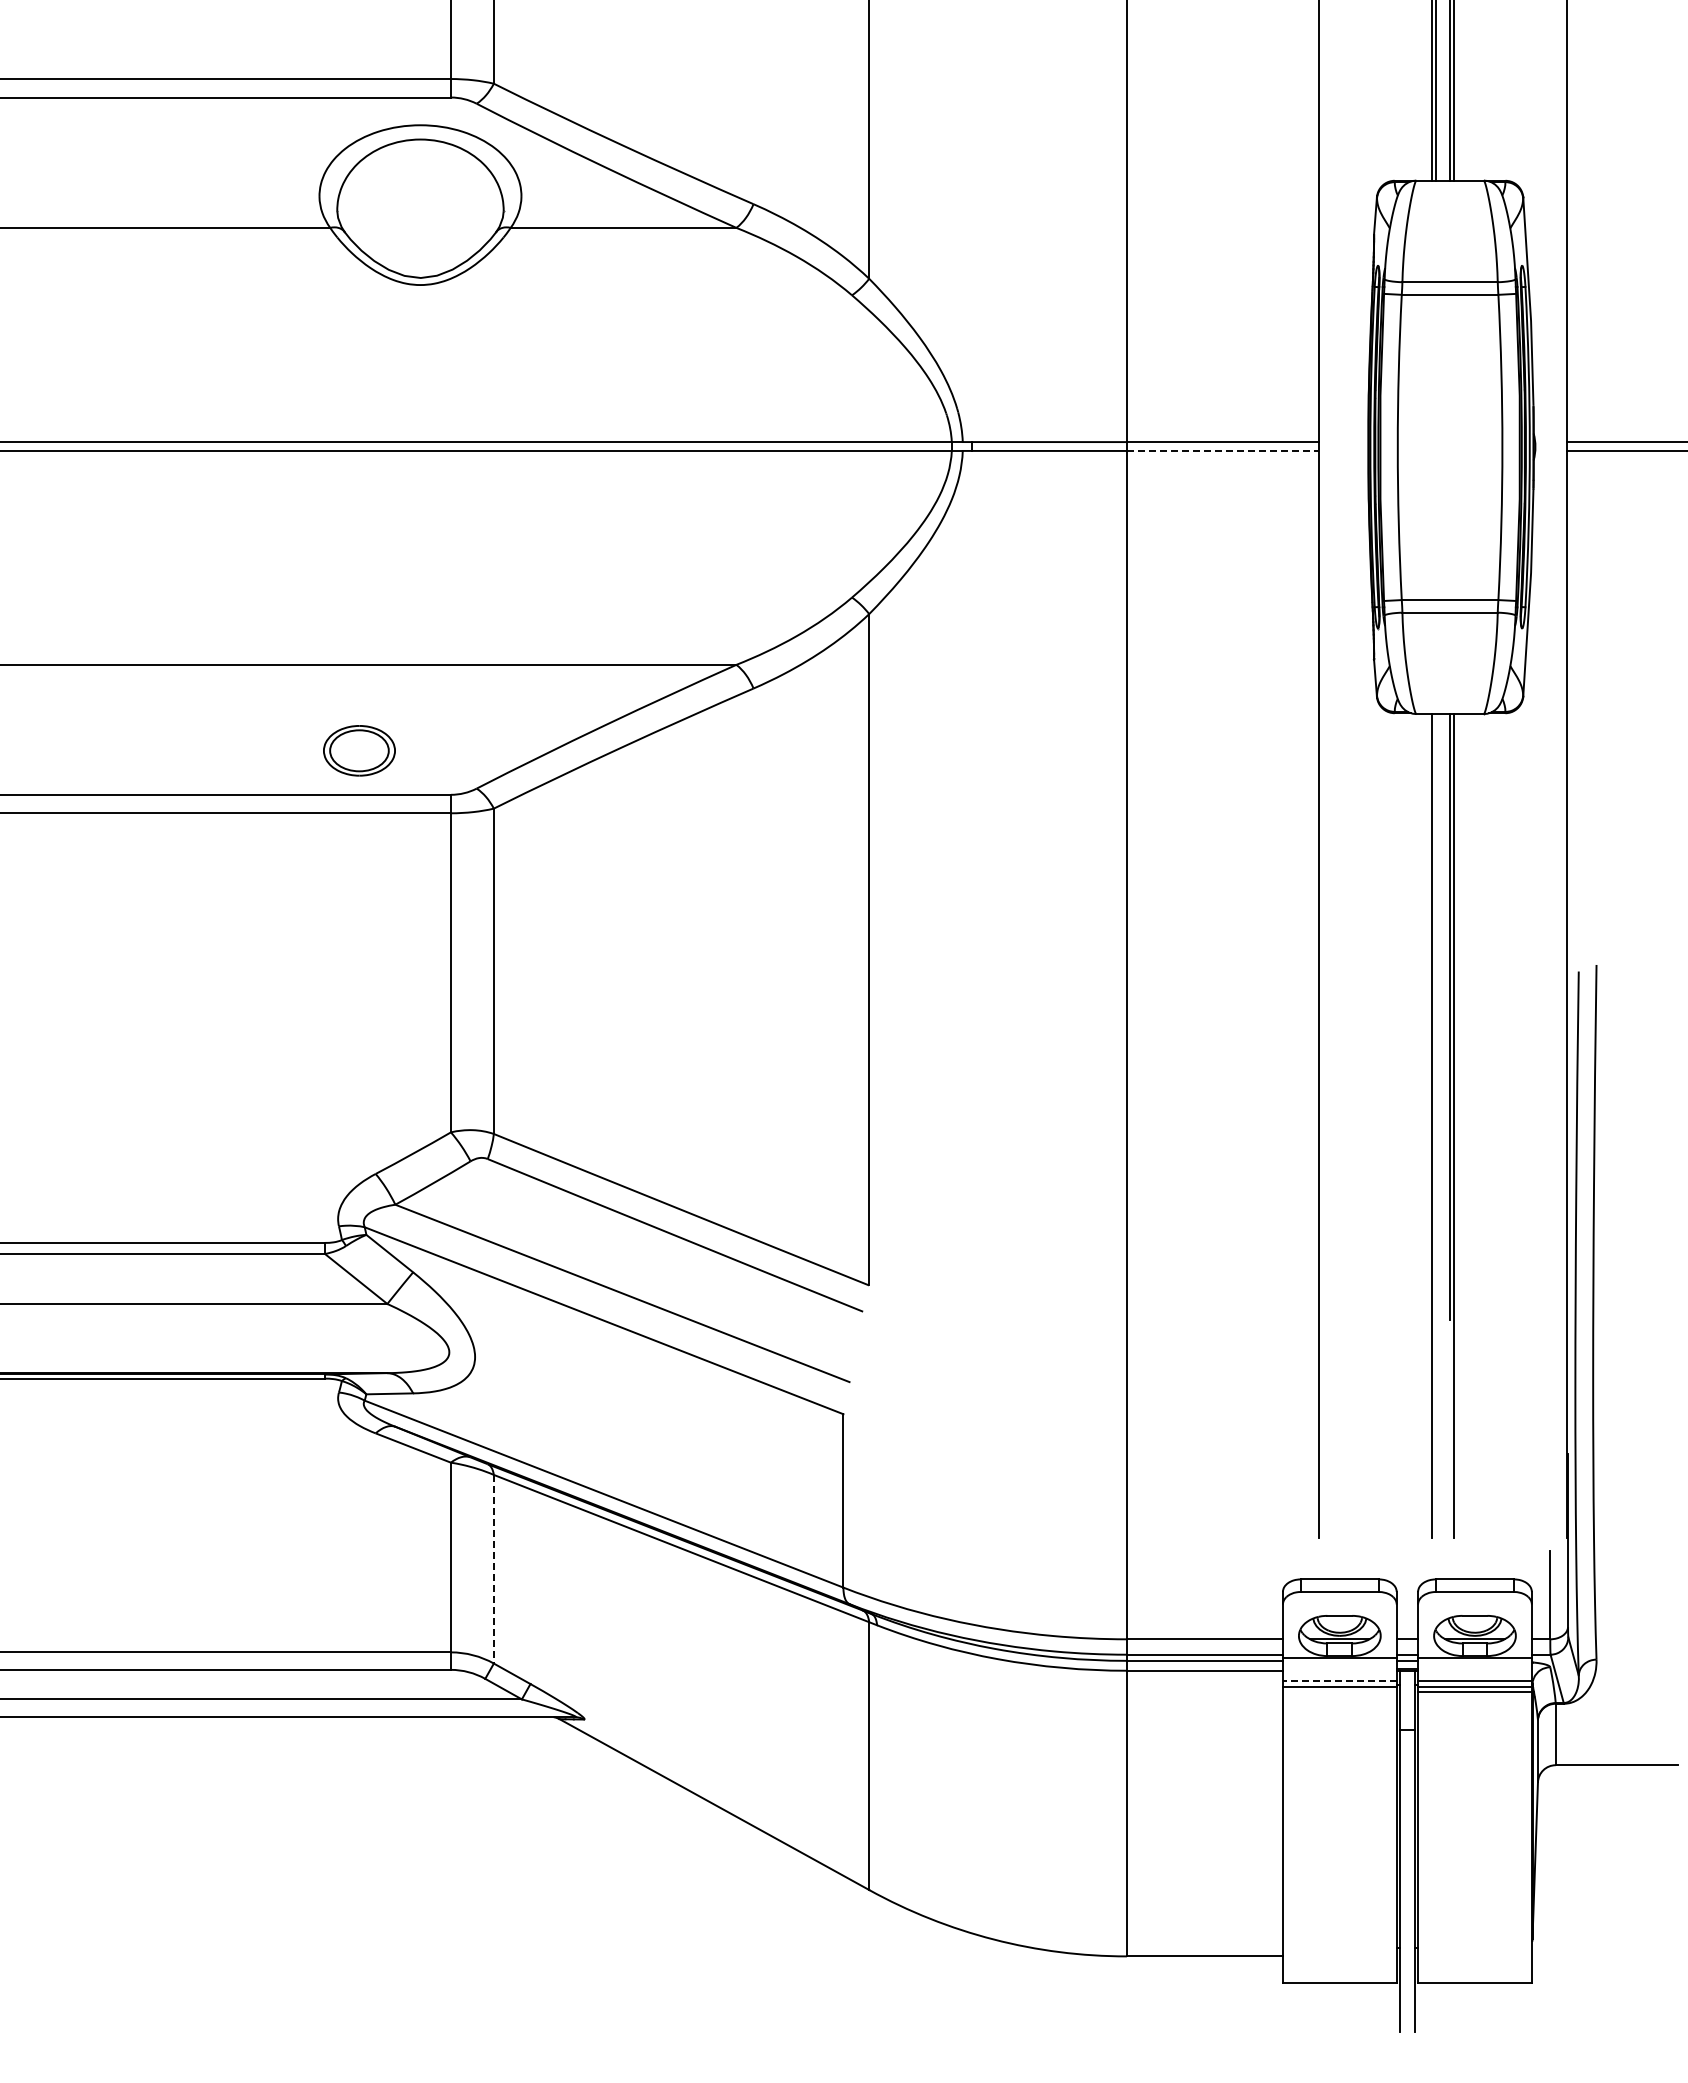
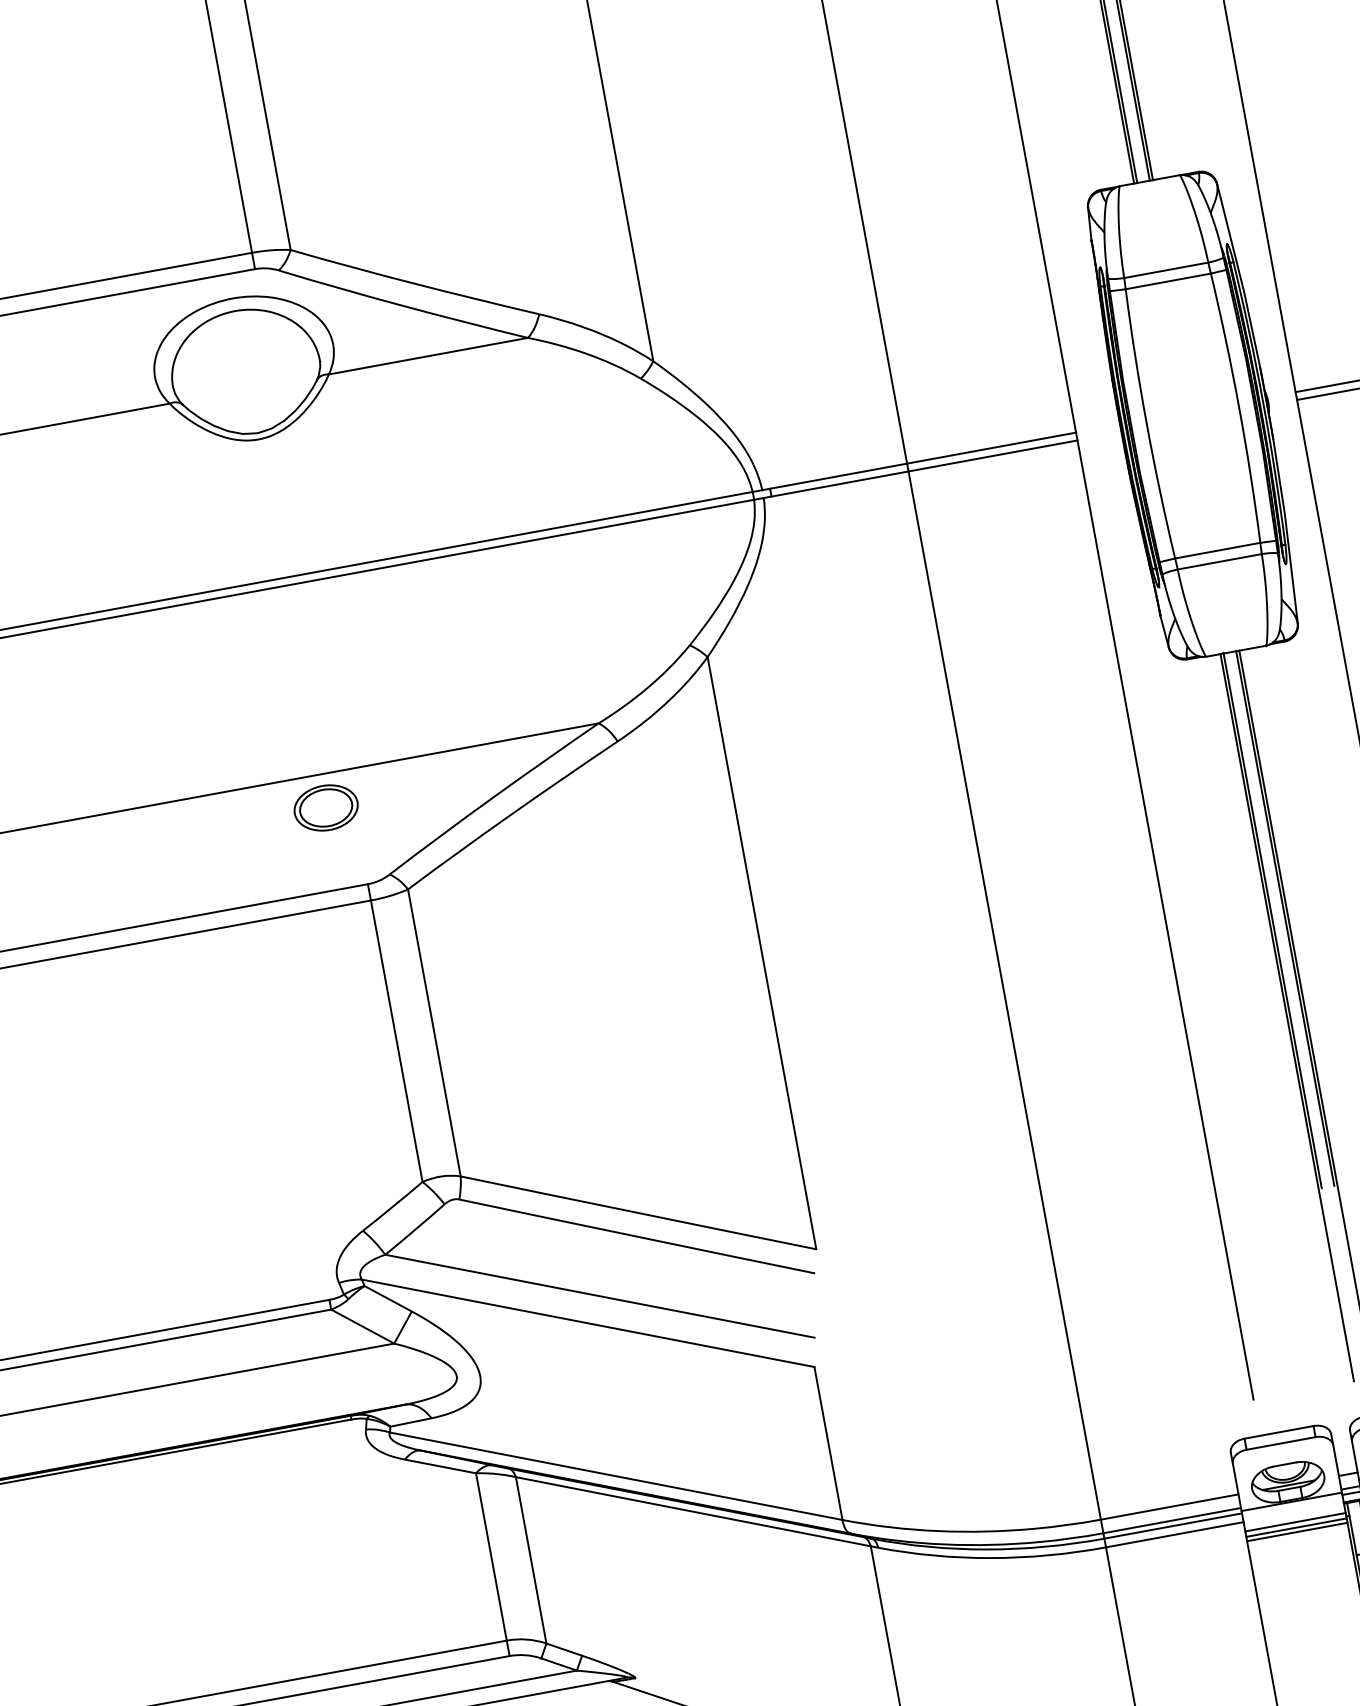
line: (1222, 450) -> (992, 455), dashed -> solid
part: (359, 750) -> (326, 807), moved
line: (1435, 1016) -> (1272, 920), added
line: (493, 1569) -> (530, 1560), dashed -> solid
line: (1339, 1681) -> (1295, 1522), dashed -> solid
line: (1339, 1692) -> (1297, 1532), added

